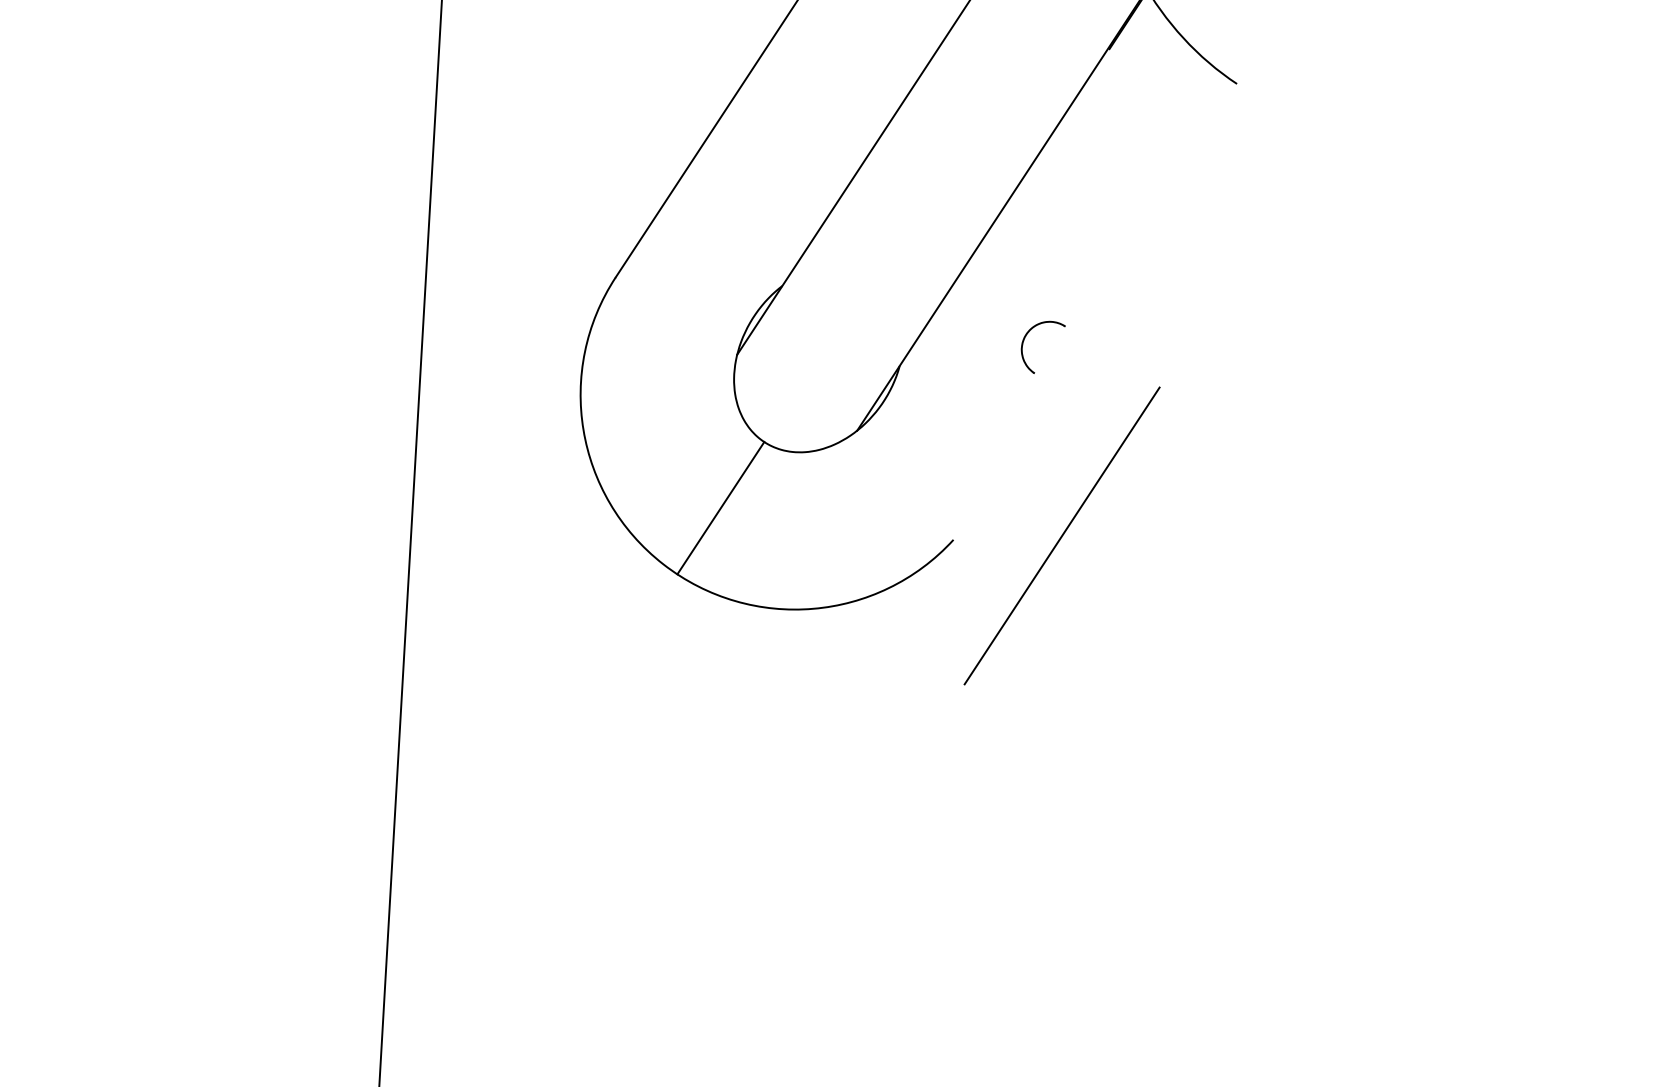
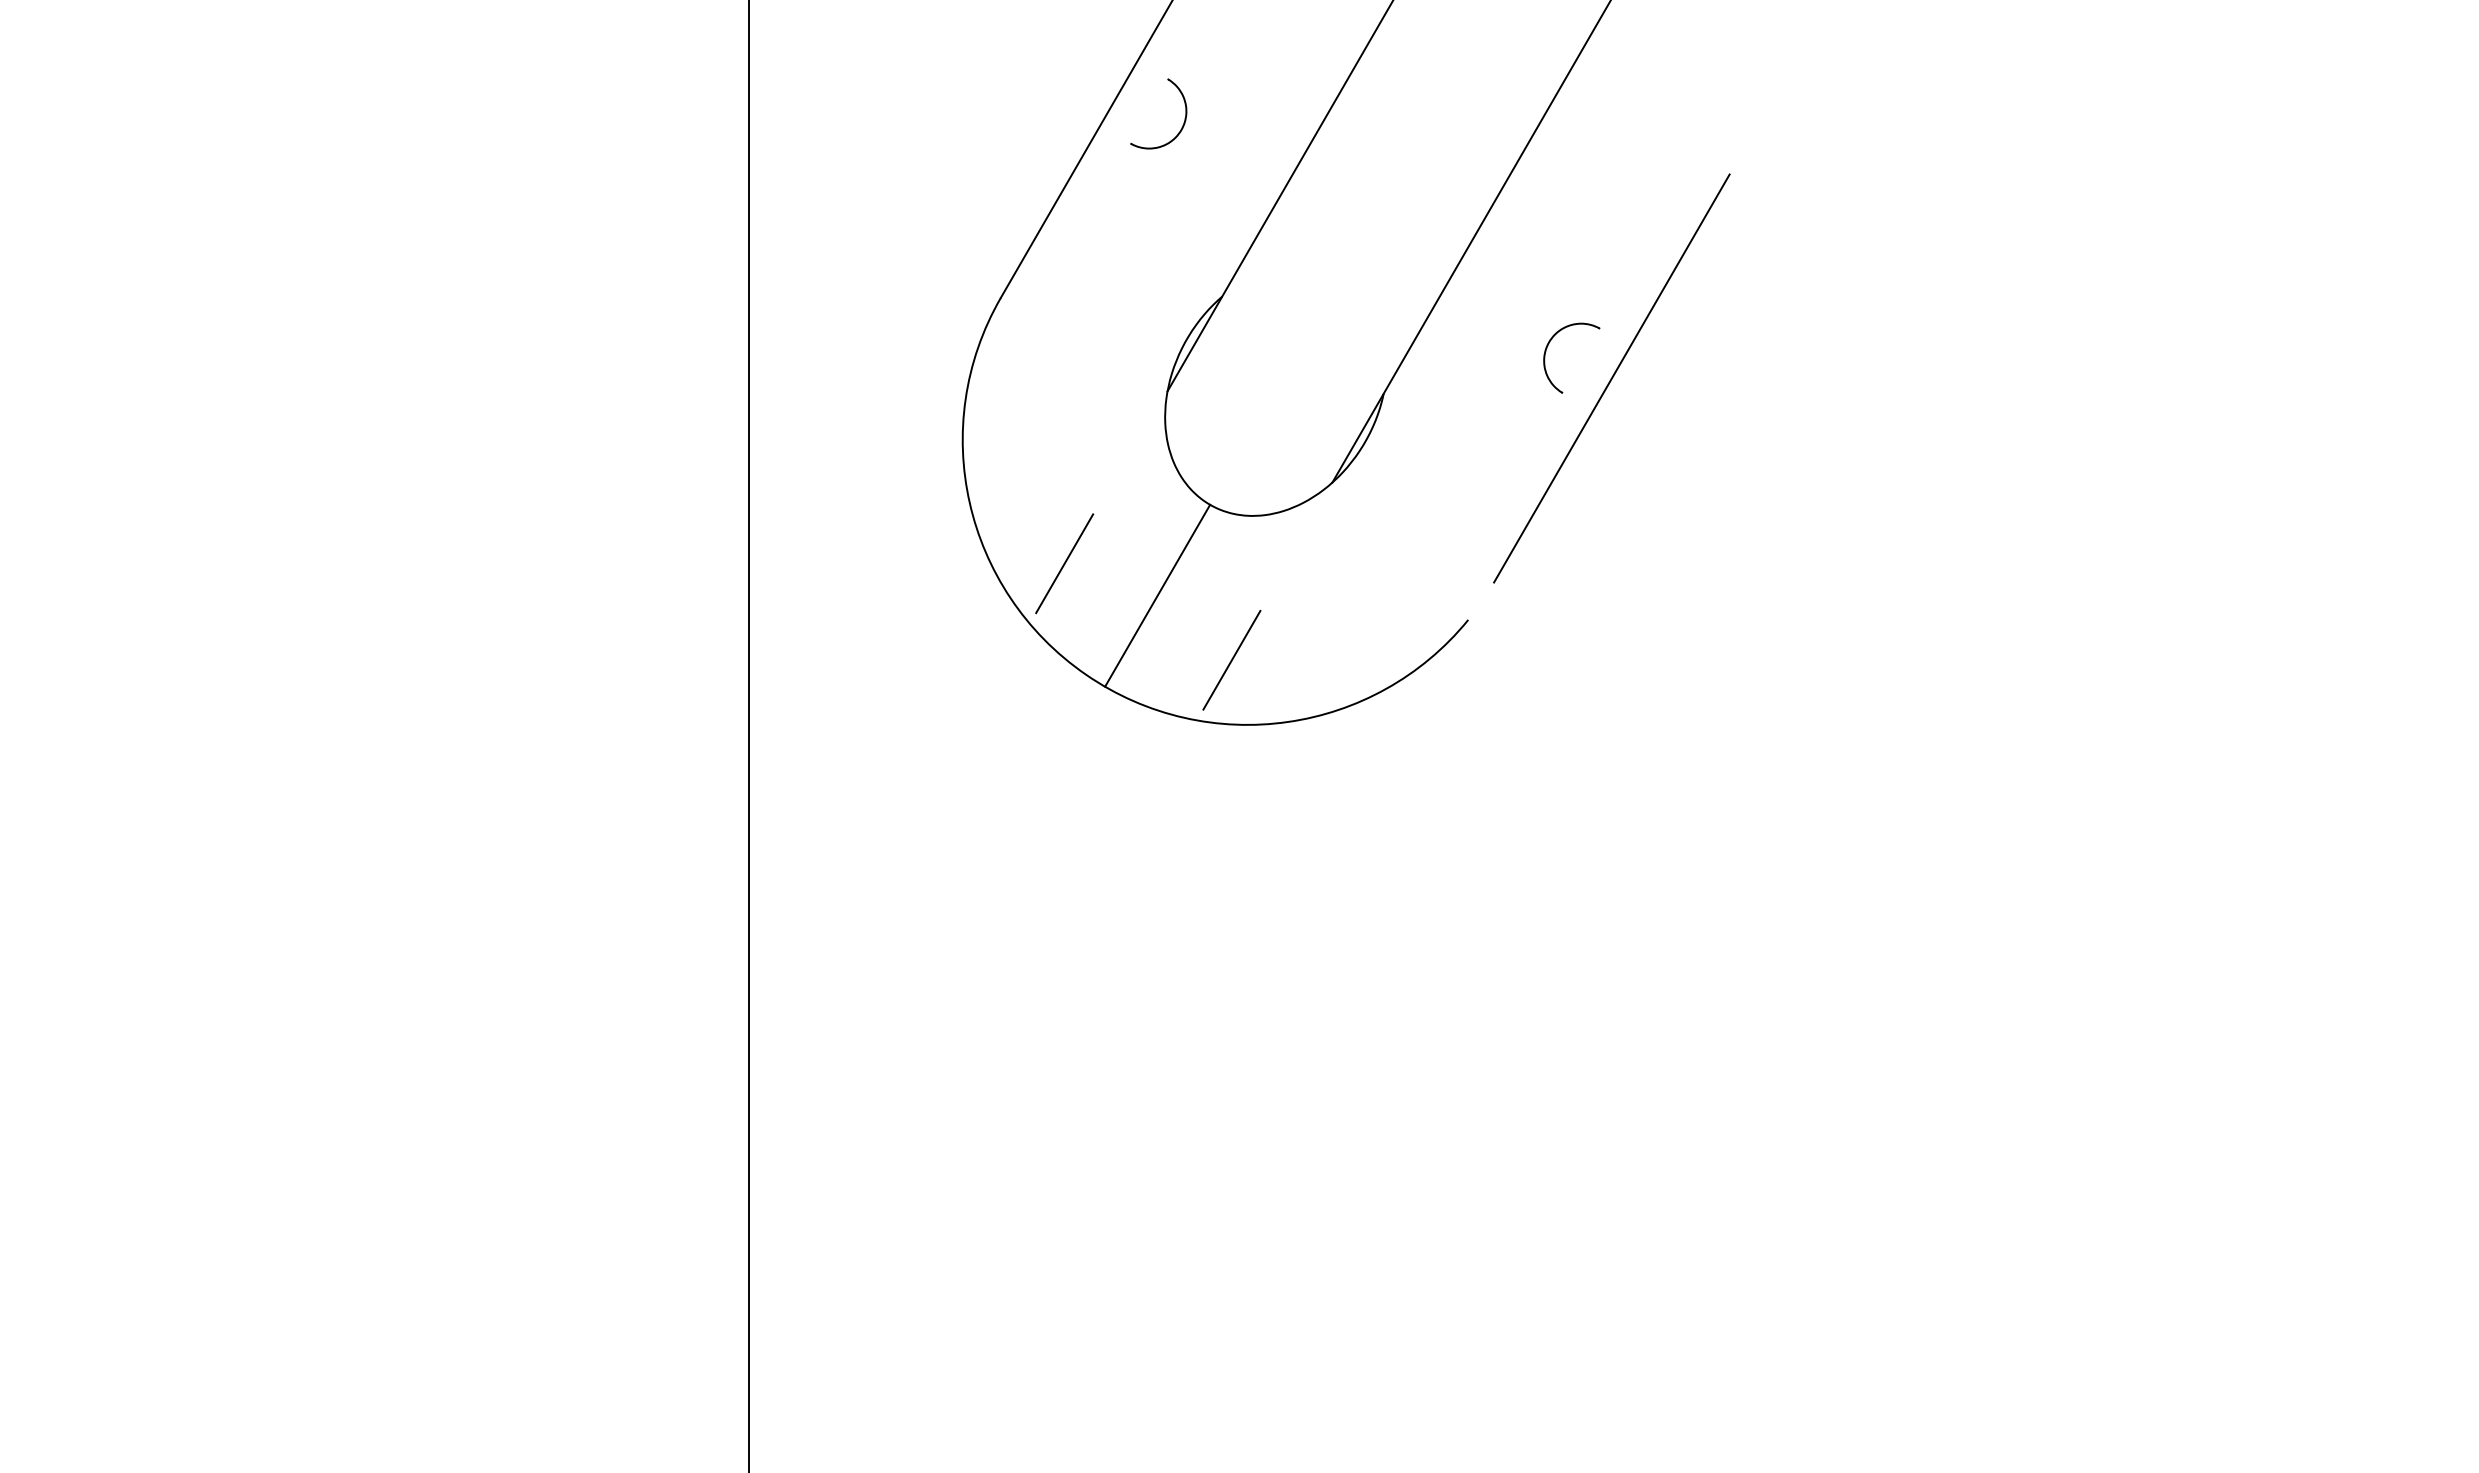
part: (761, 150) -> (1184, 118), added
line: (652, 479) -> (1064, 563), added
line: (1061, 535) -> (1611, 378), moved
line: (773, 559) -> (1231, 659), added

